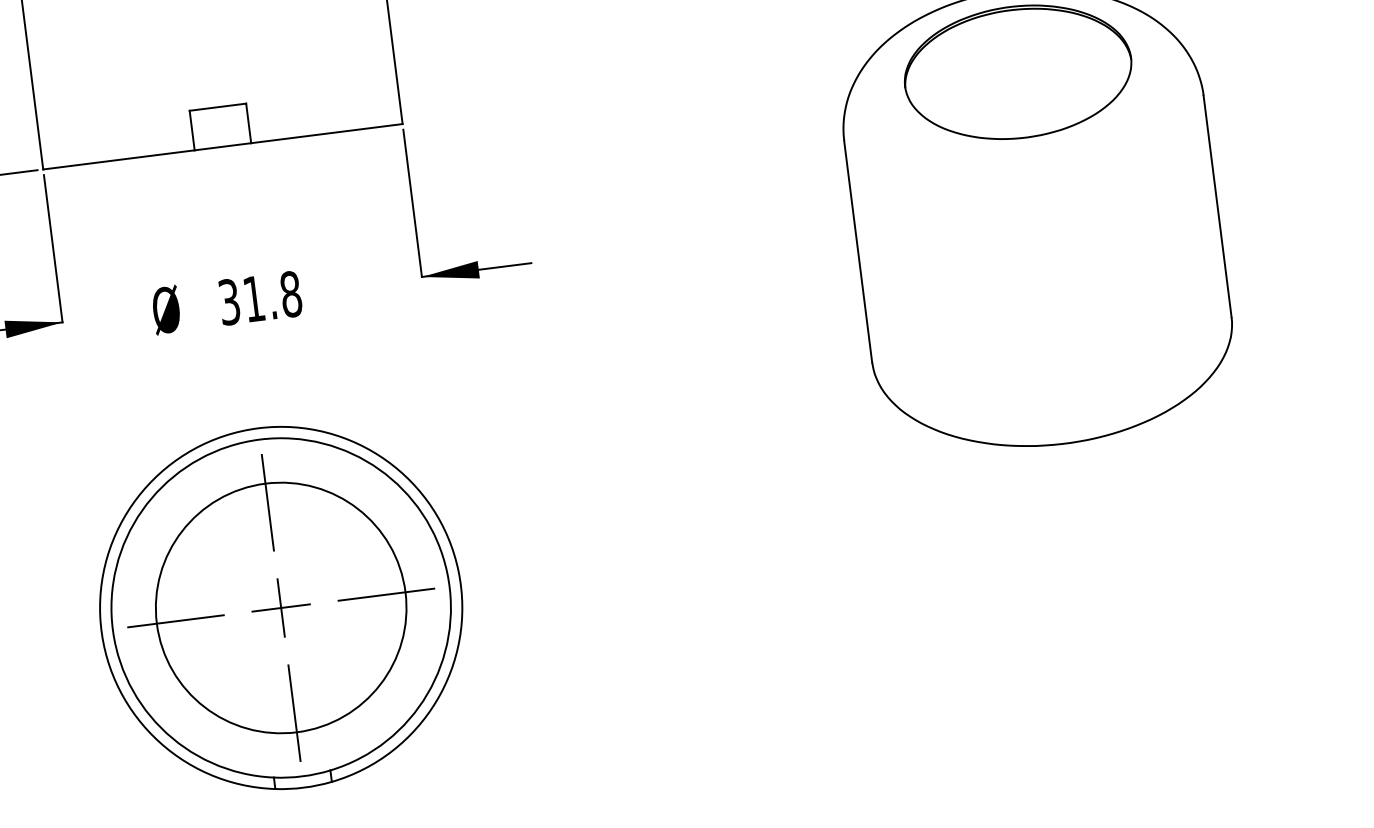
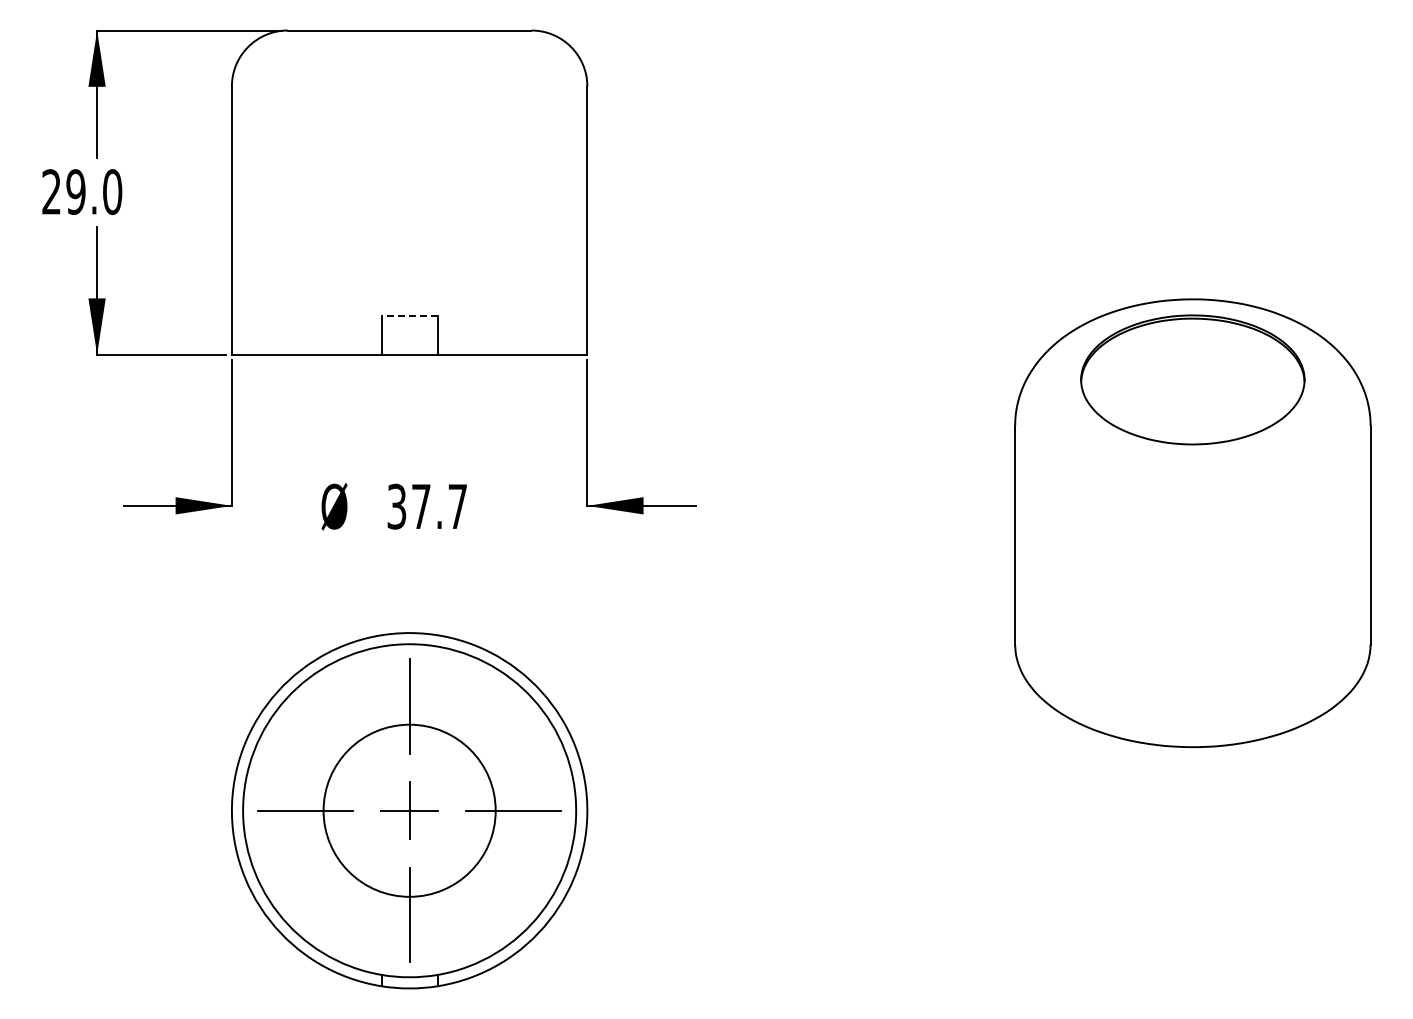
line: (217, 107) -> (409, 315), solid -> dashed
text: (272, 296) -> (439, 506), 31.8 -> 37.7
circle: (281, 607) -> (409, 810), size x0.7

